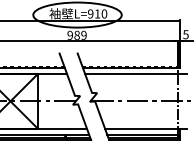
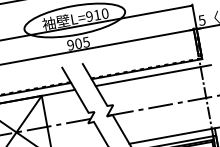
text: (80, 34) -> (82, 41), 989 -> 905

